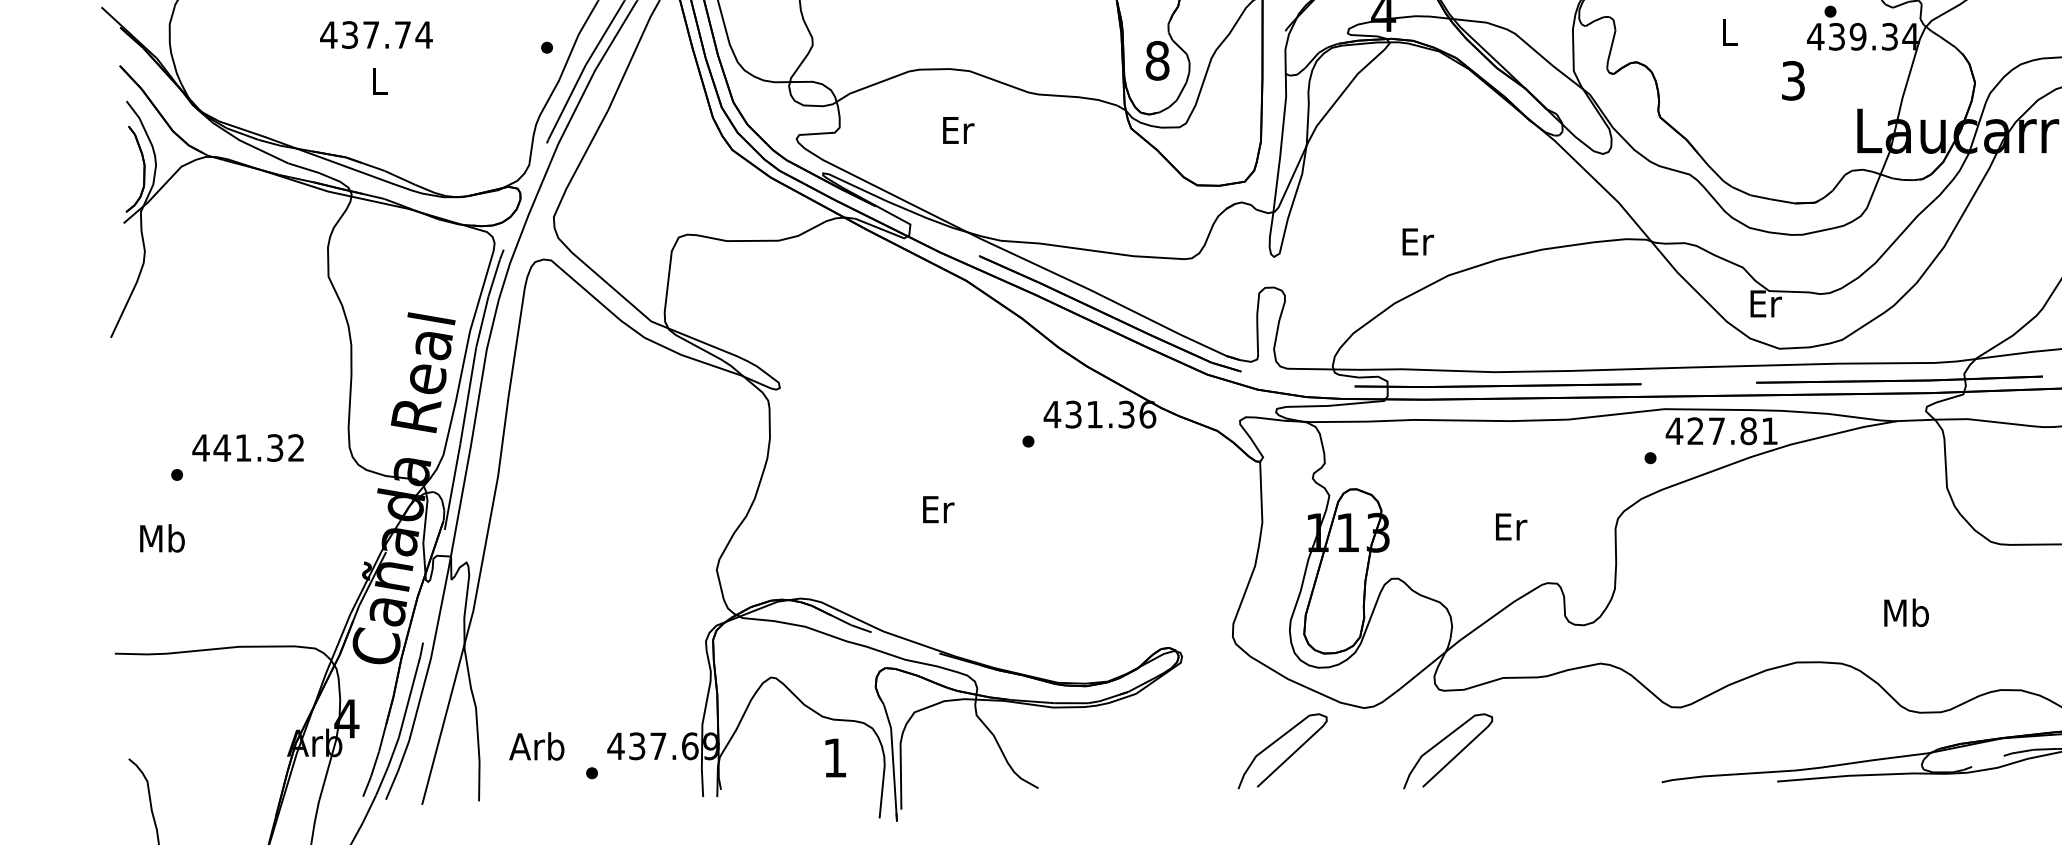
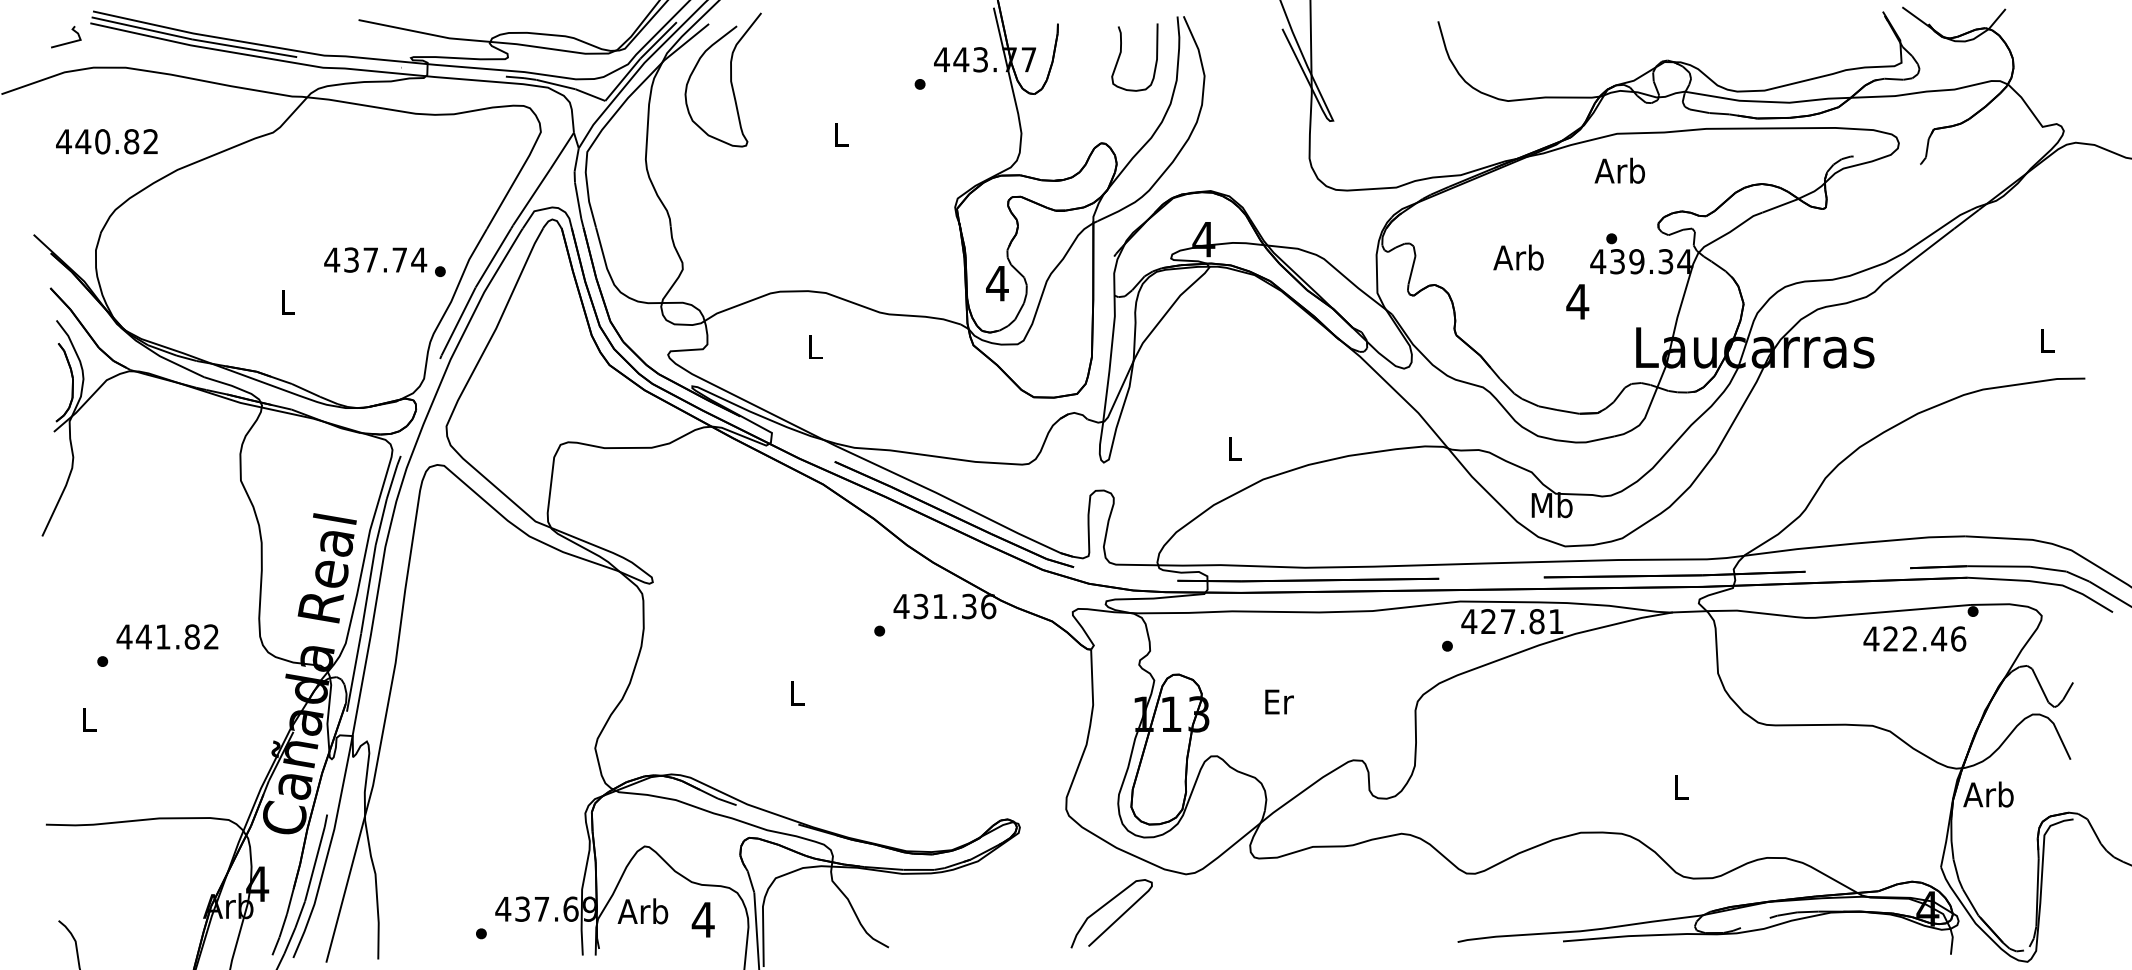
text: (1728, 32) -> (1518, 257), L -> Arb
text: (376, 34) -> (375, 259), moved
text: (1157, 60) -> (997, 283), 8 -> 4
text: (1793, 80) -> (1577, 301), 3 -> 4
text: (958, 129) -> (815, 346), Er -> L
text: (1418, 241) -> (1235, 448), Er -> L
text: (1764, 303) -> (1551, 505), Er -> Mb
text: (274, 447) -> (191, 636), 441.32 -> 441.82
text: (938, 509) -> (797, 693), Er -> L
text: (1511, 526) -> (1279, 701), moved
text: (162, 538) -> (89, 719), Mb -> L
text: (1905, 612) -> (1680, 787), Mb -> L
text: (536, 746) -> (642, 911), moved
curve: (1454, 756) -> (1268, 918), removed
text: (834, 757) -> (702, 919), 1 -> 4

